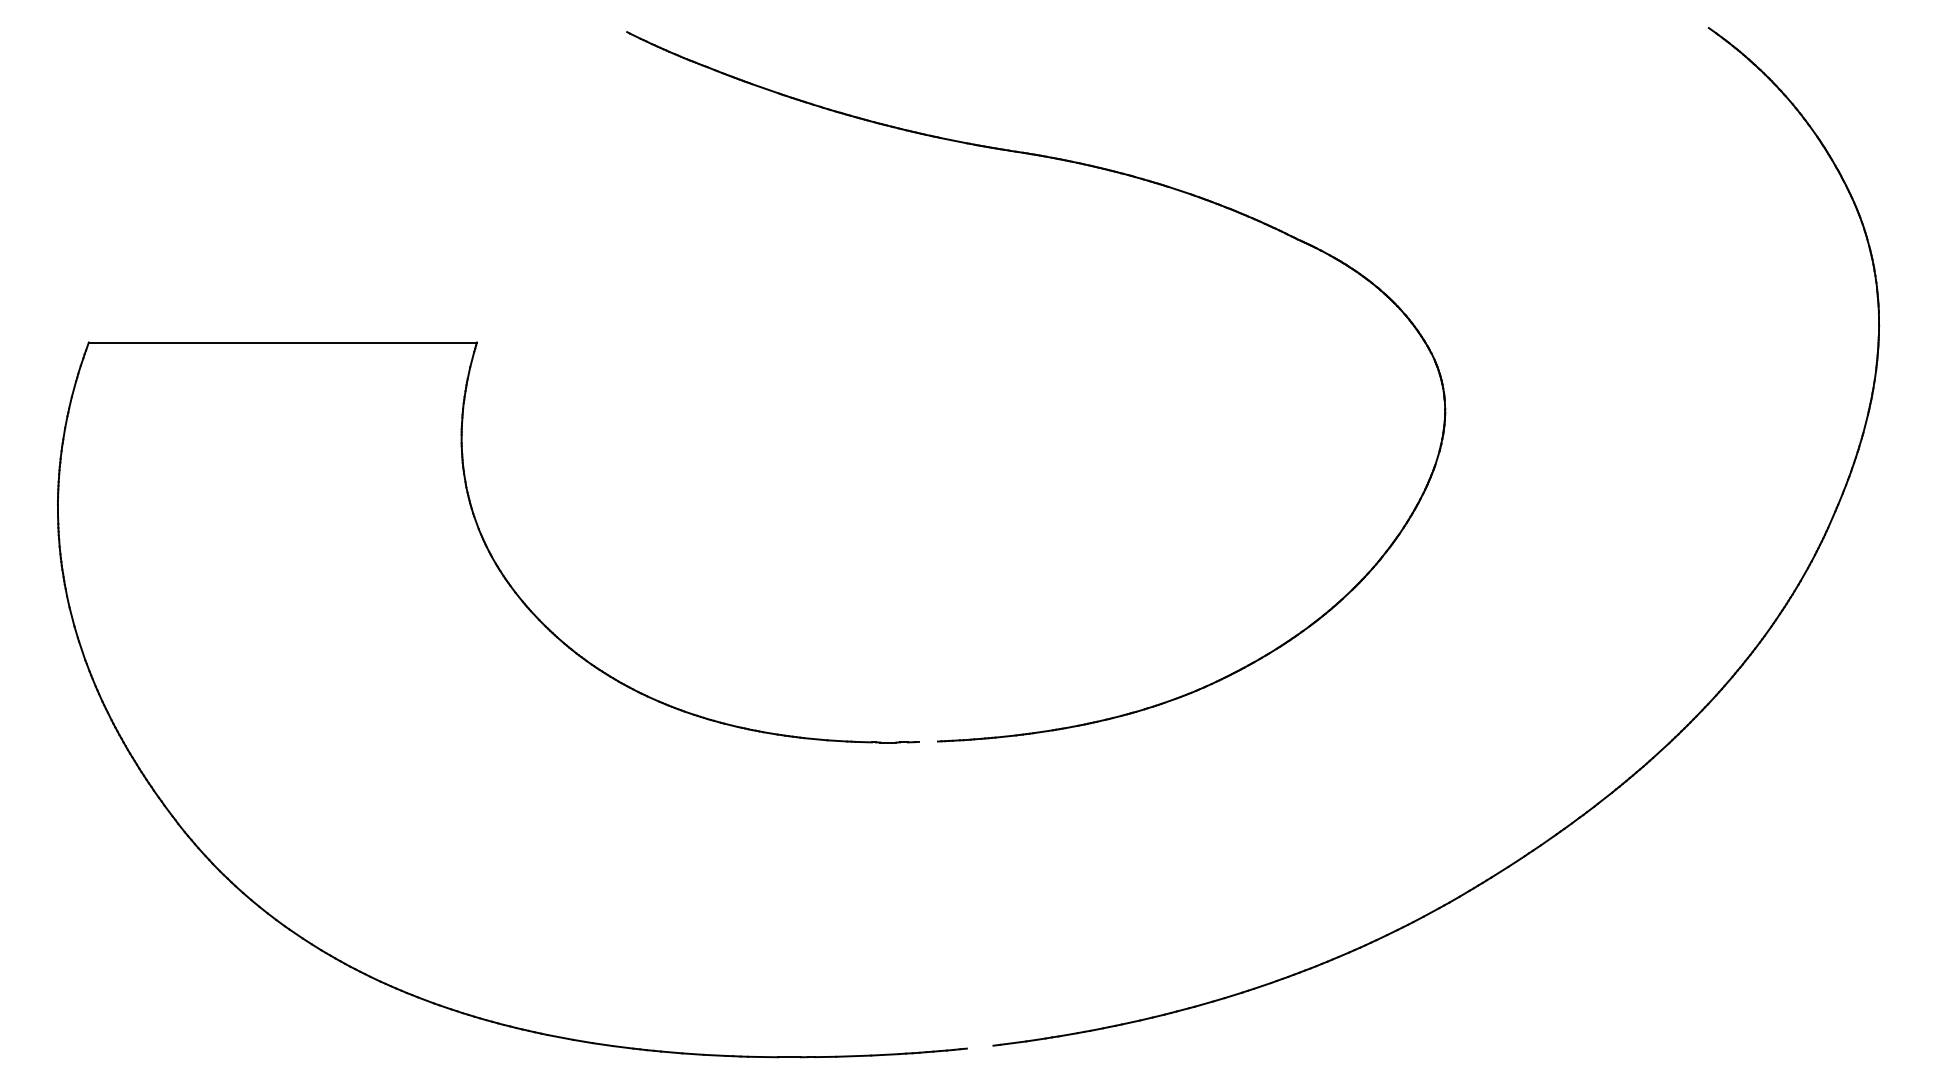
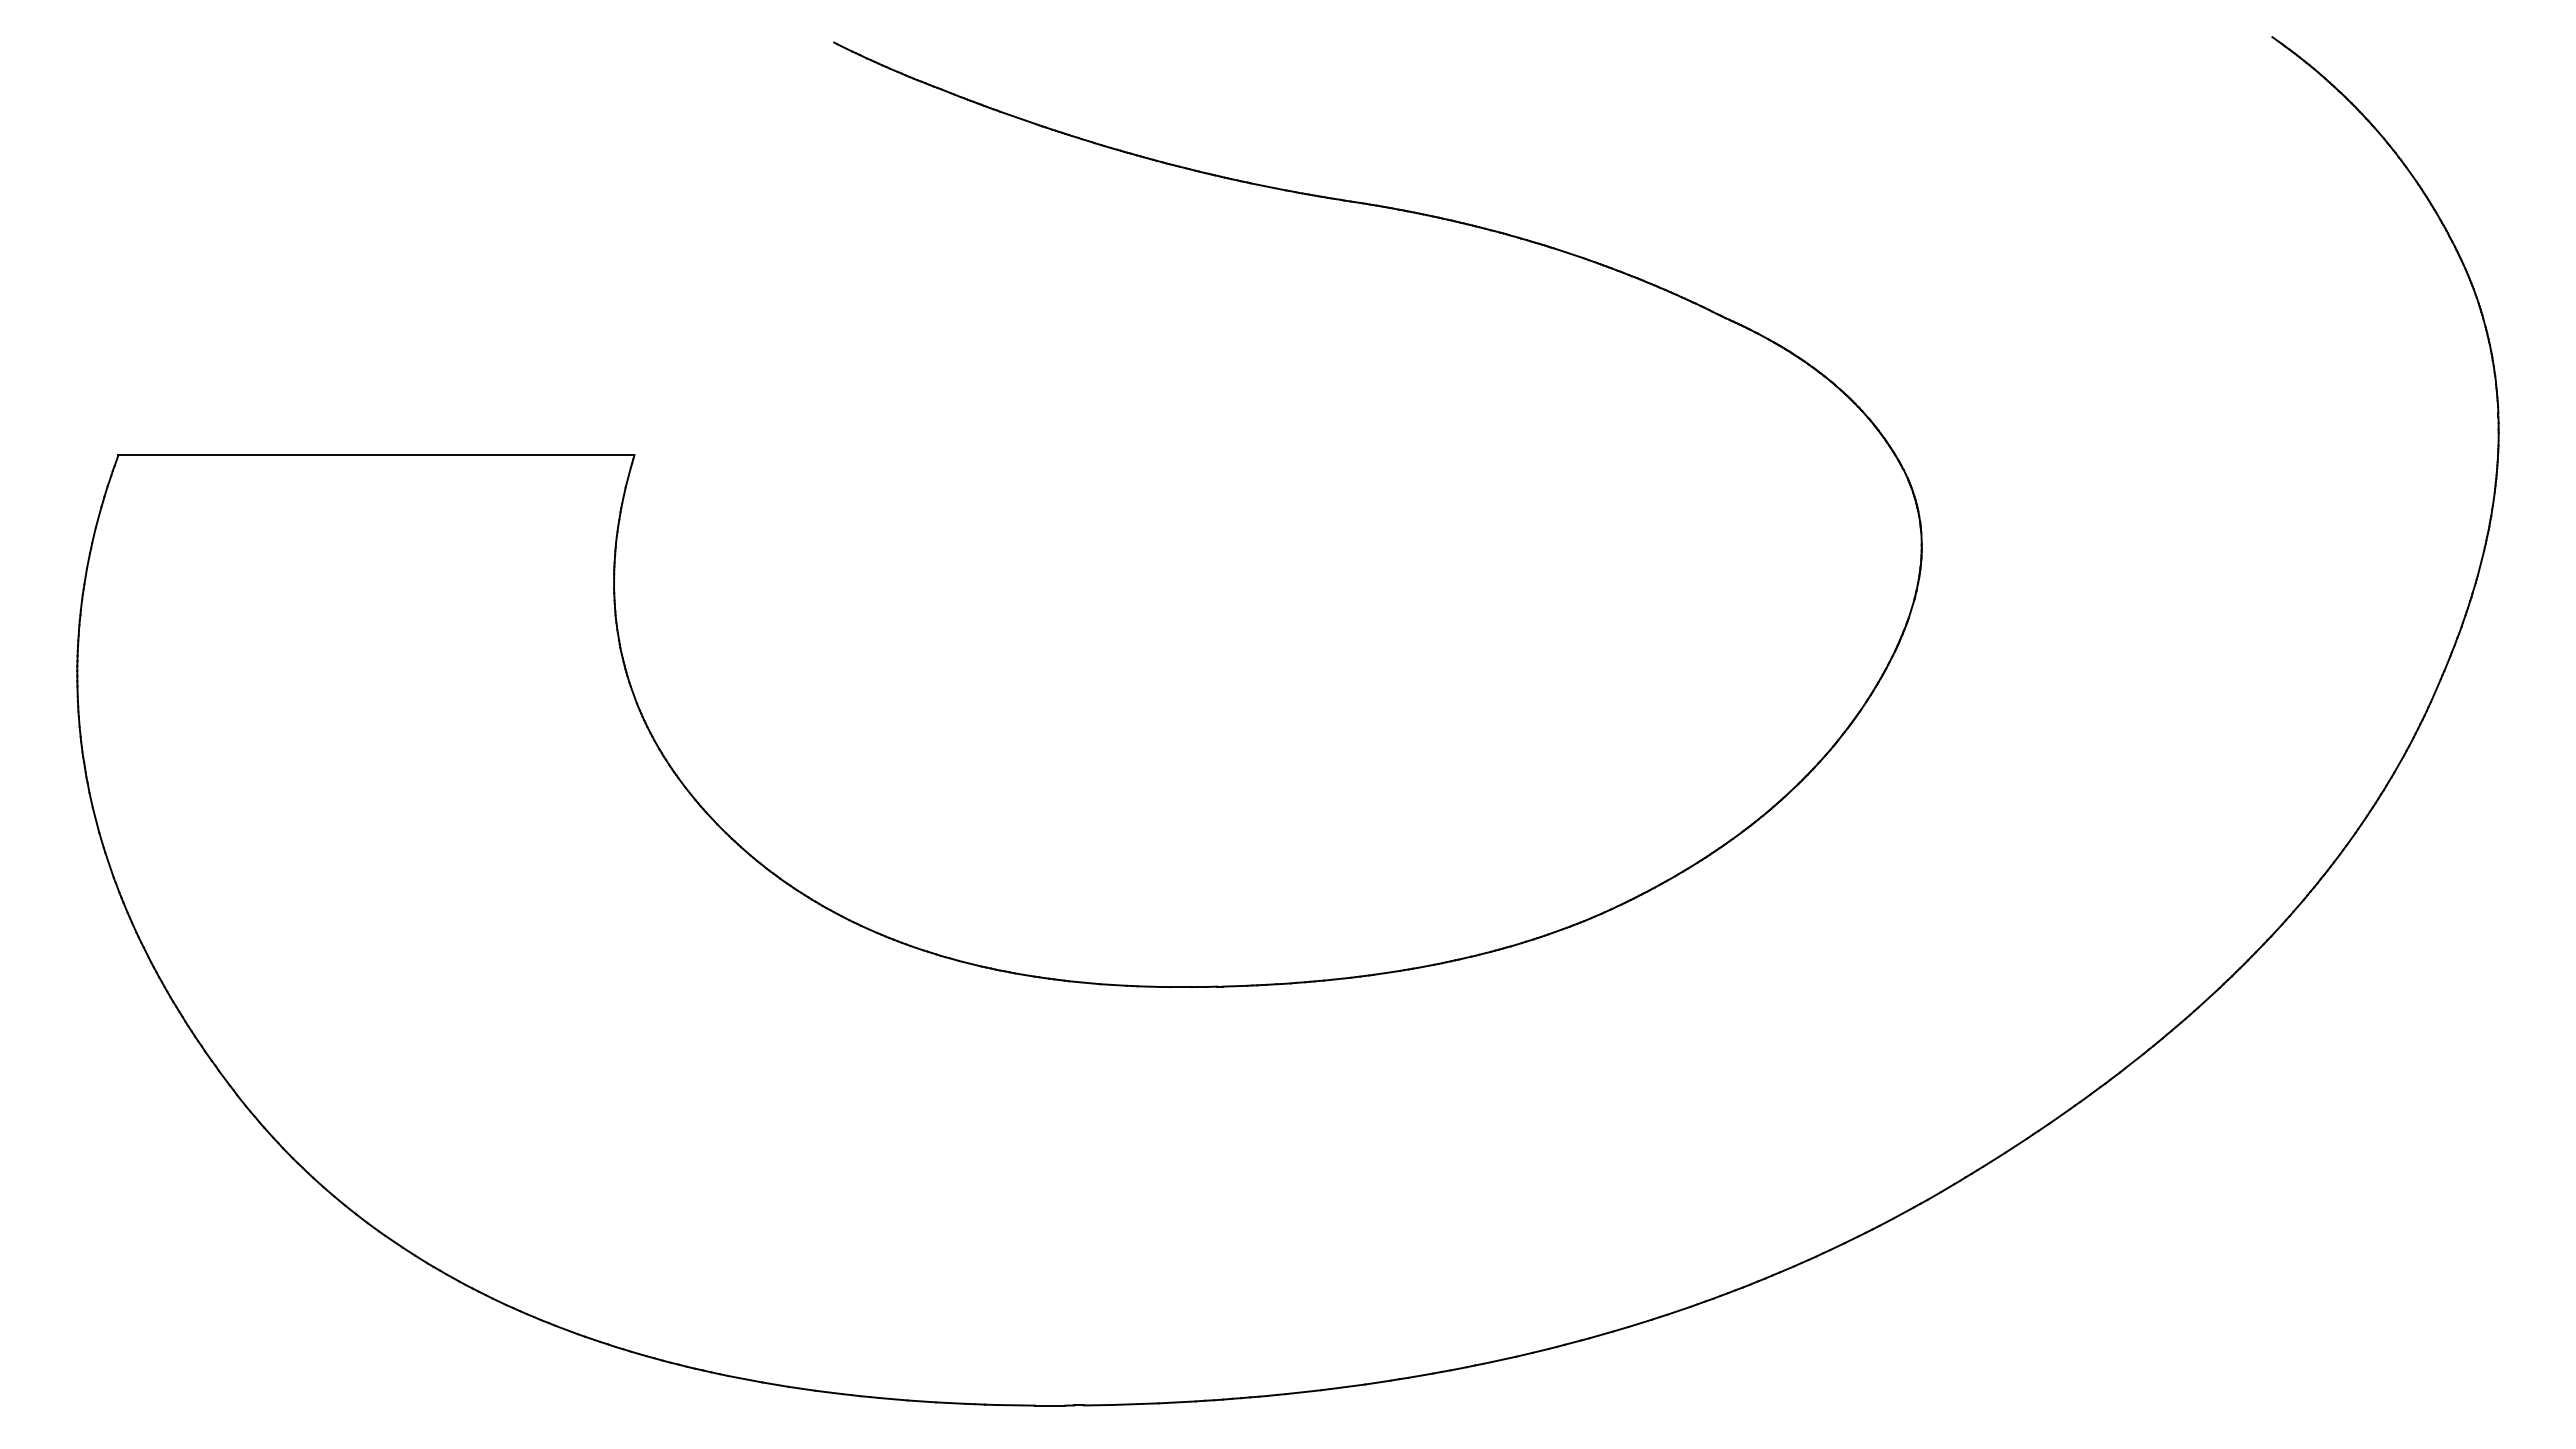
line: (928, 741) -> (1234, 985), added
line: (980, 1047) -> (1303, 1392), added

